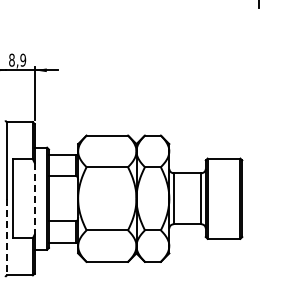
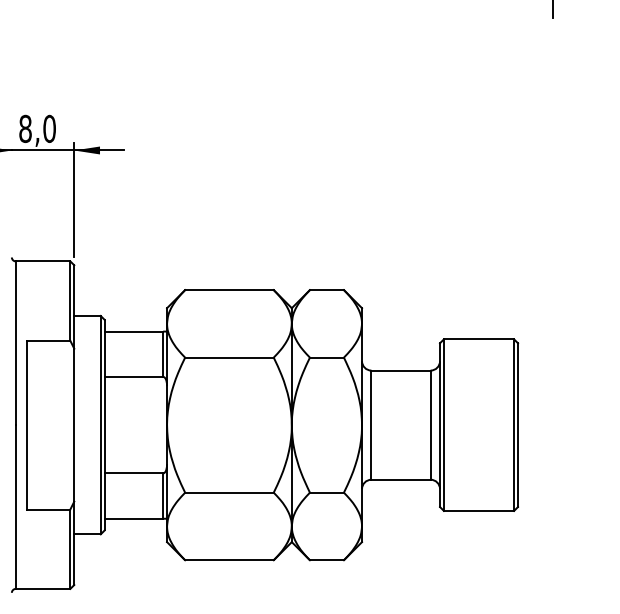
text: (22, 60) -> (48, 129), 8,9 -> 8,0
line: (34, 198) -> (73, 424), dashed -> solid
line: (7, 237) -> (15, 507), dashed -> solid

